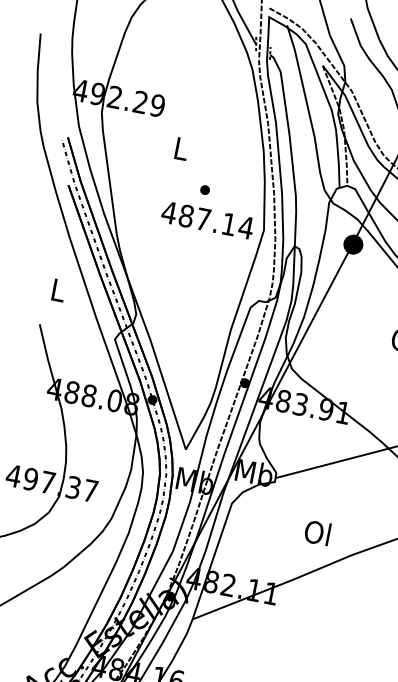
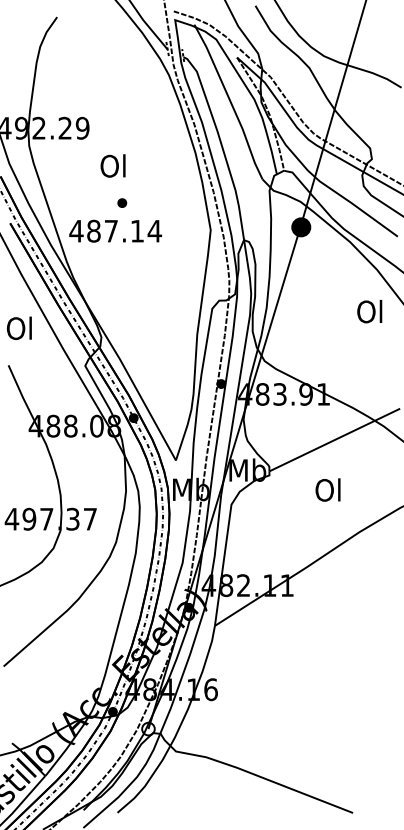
text: (179, 147) -> (112, 165), L -> Ol
part: (205, 189) -> (122, 202), moved
text: (207, 219) -> (115, 230), moved
text: (56, 289) -> (18, 328), L -> Ol
text: (317, 532) -> (327, 489), moved

